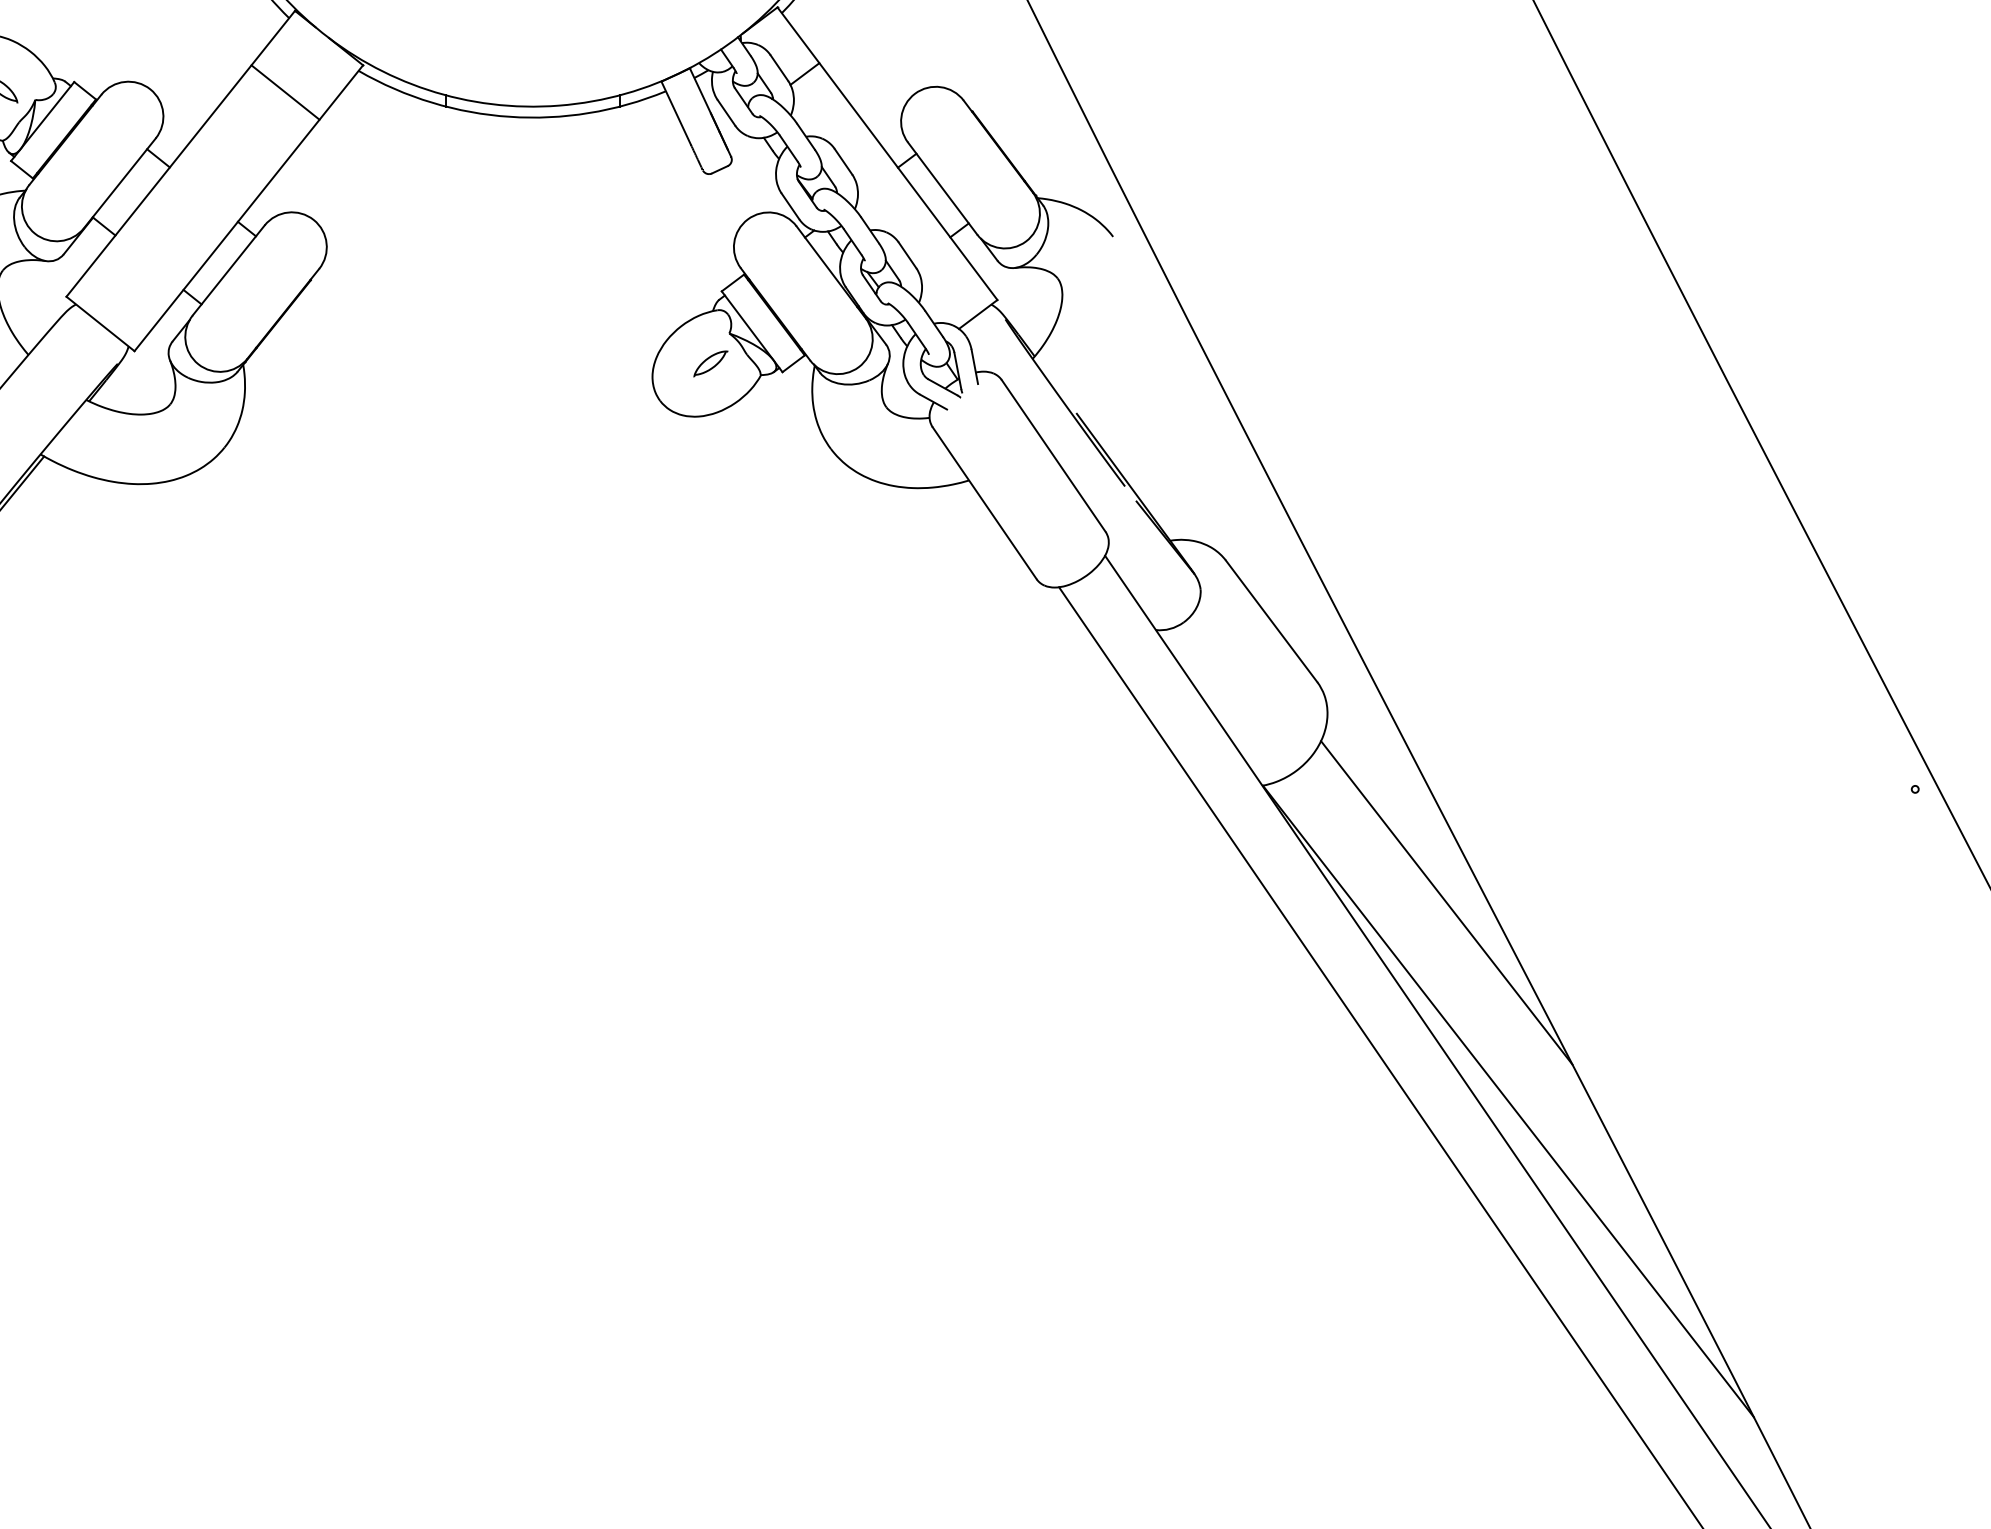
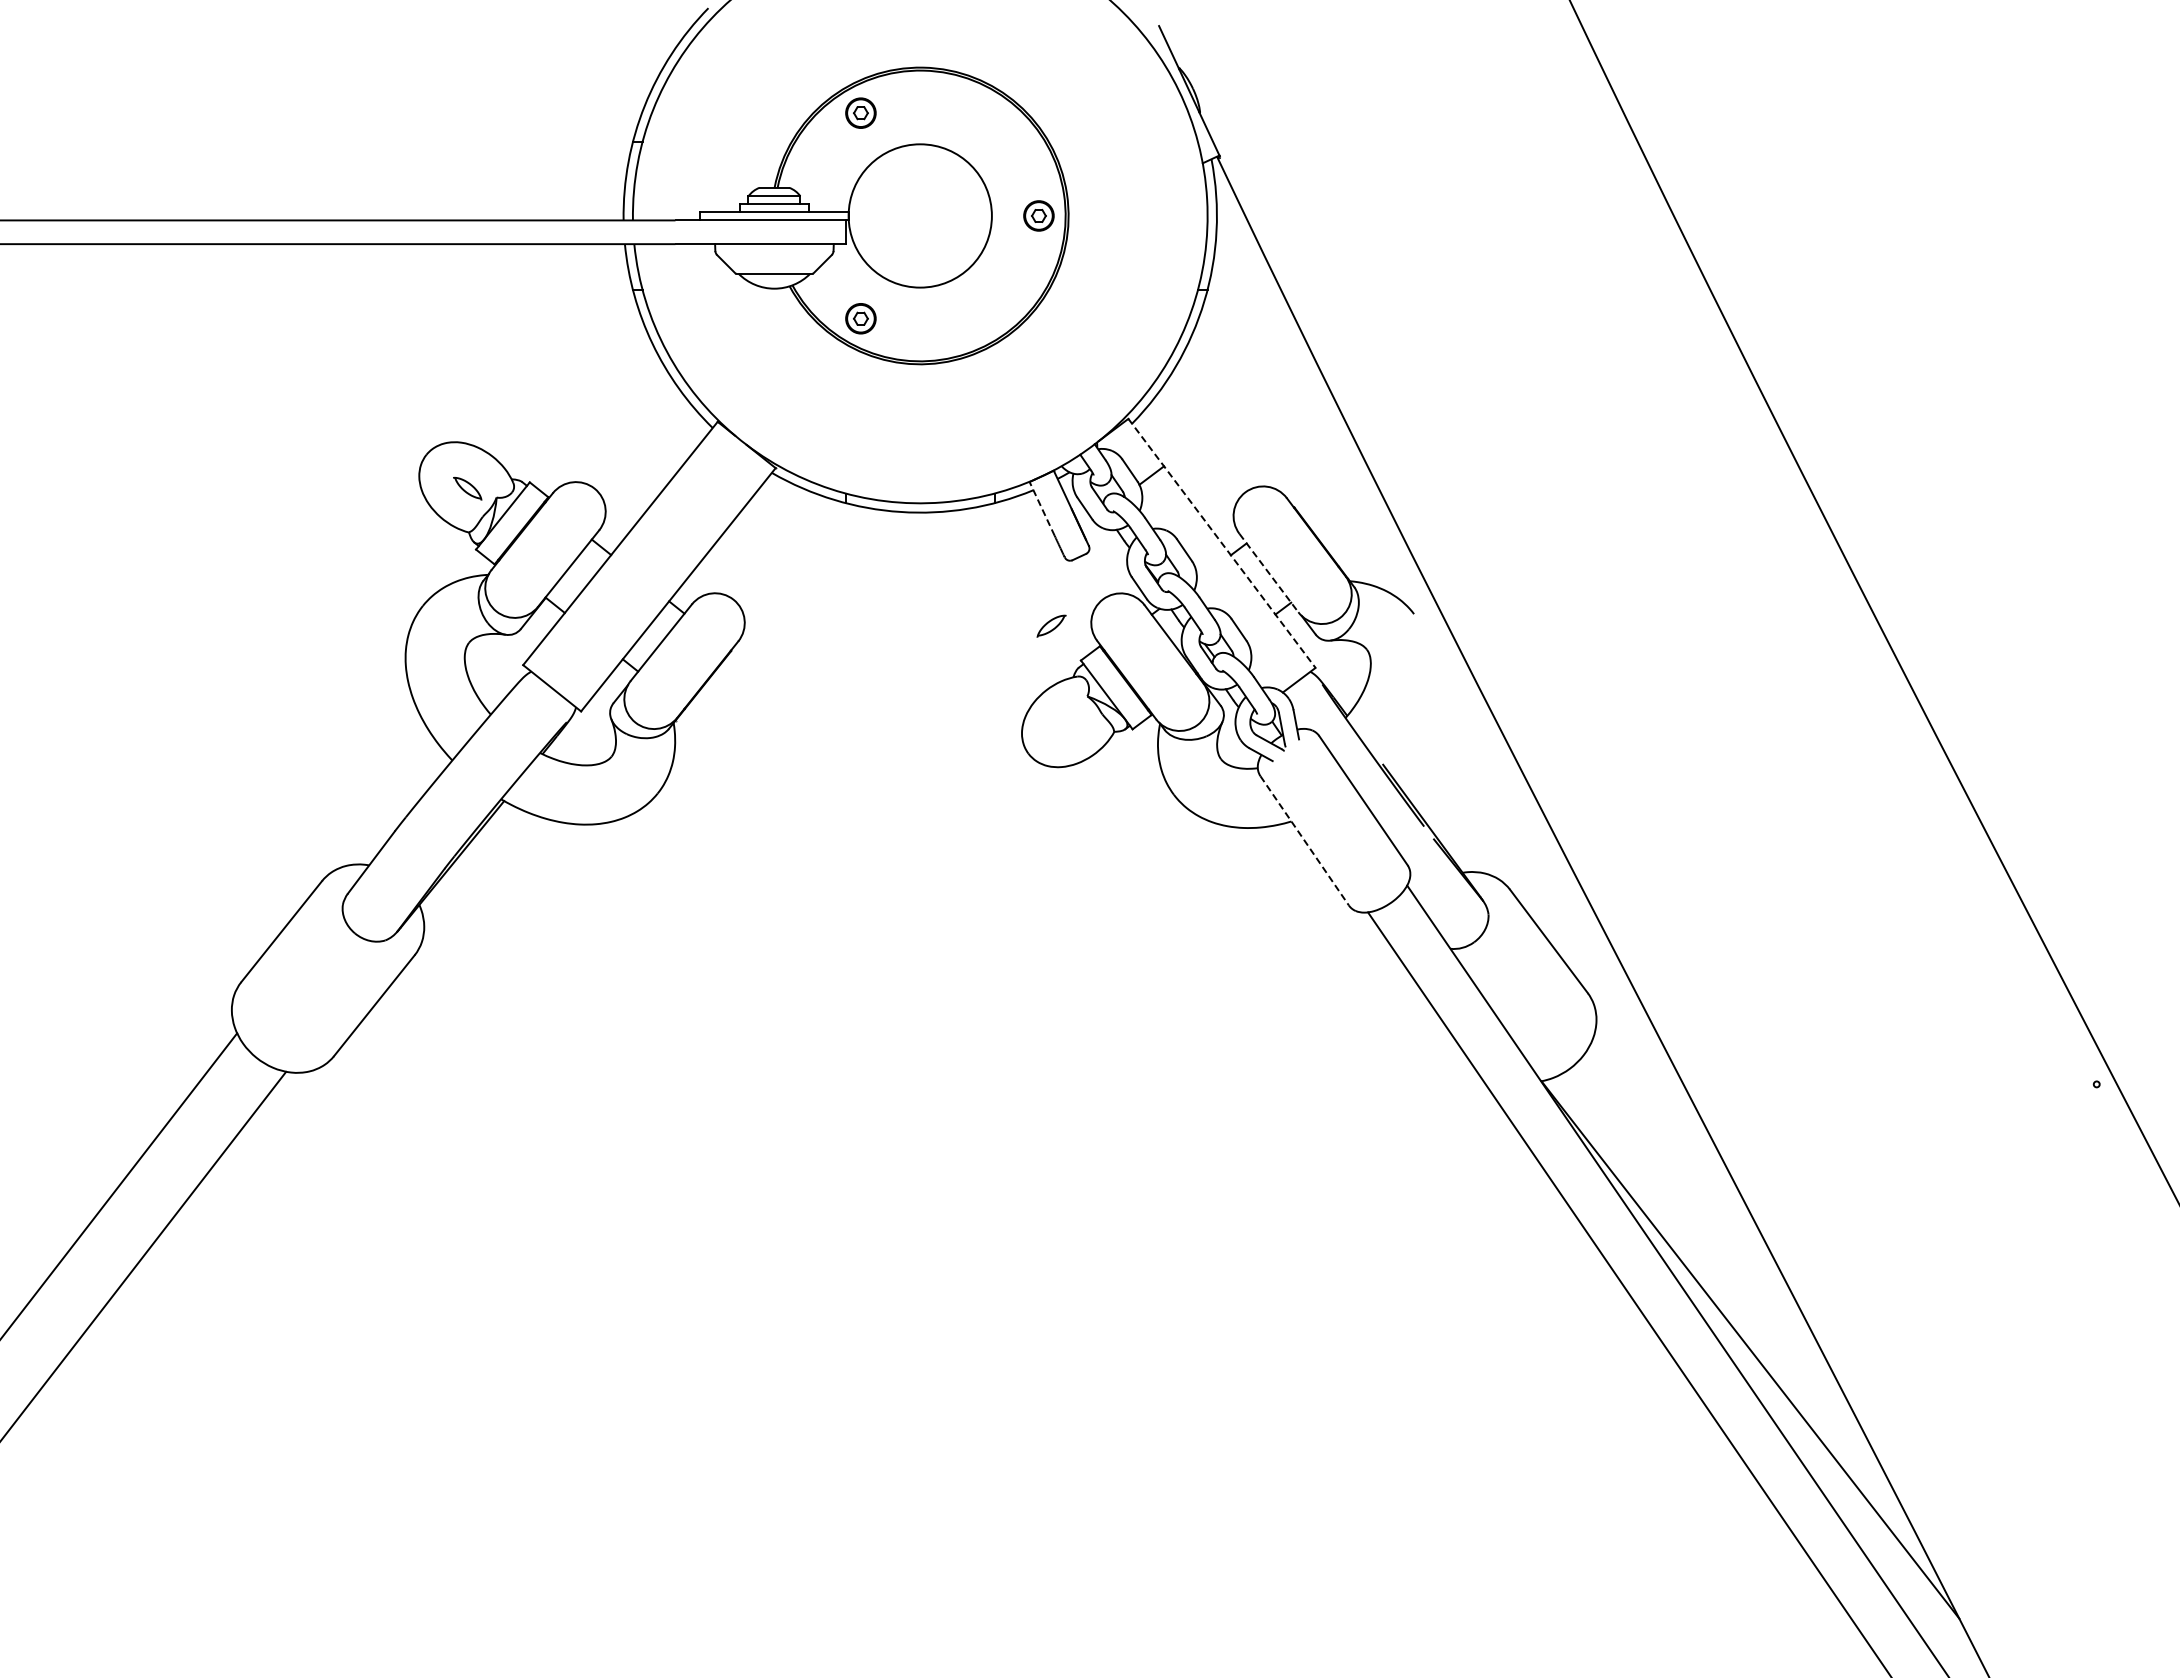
line: (285, 92) -> (709, 491), removed
line: (676, 112) -> (1042, 508), solid -> dashed
line: (886, 153) -> (1221, 543), solid -> dashed
line: (942, 189) -> (1268, 573), solid -> dashed
part: (710, 362) -> (1051, 625), moved
line: (984, 503) -> (1304, 841), solid -> dashed
line: (1446, 902) -> (1697, 1180), removed

